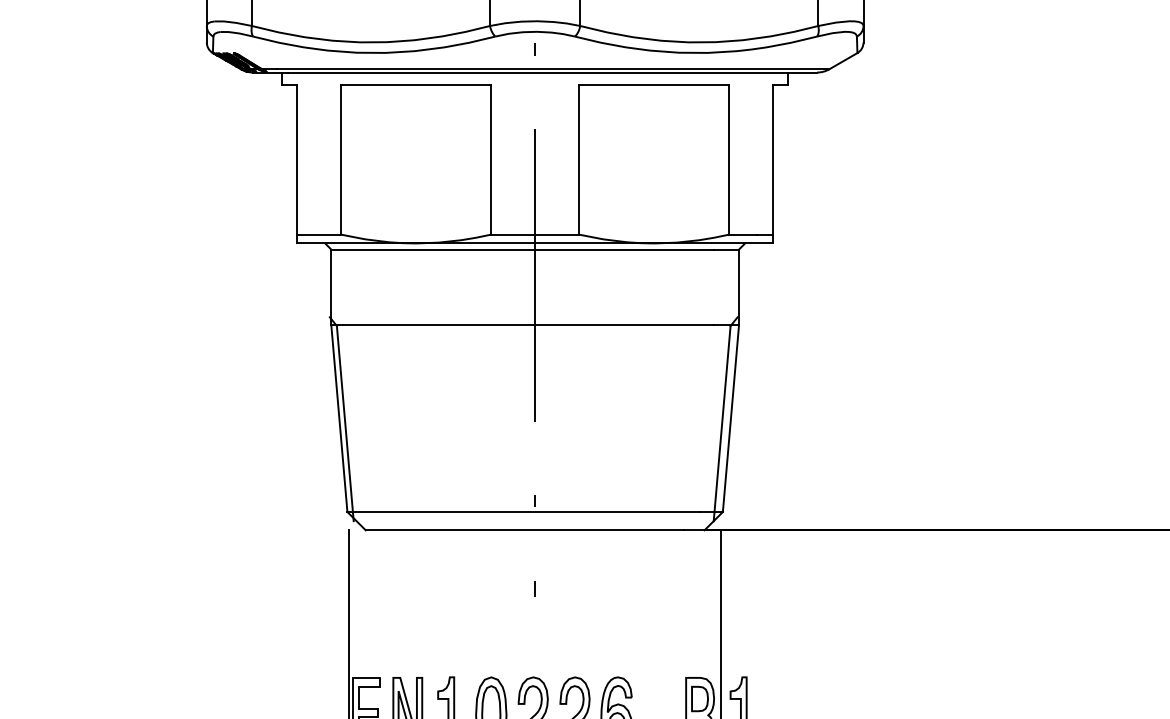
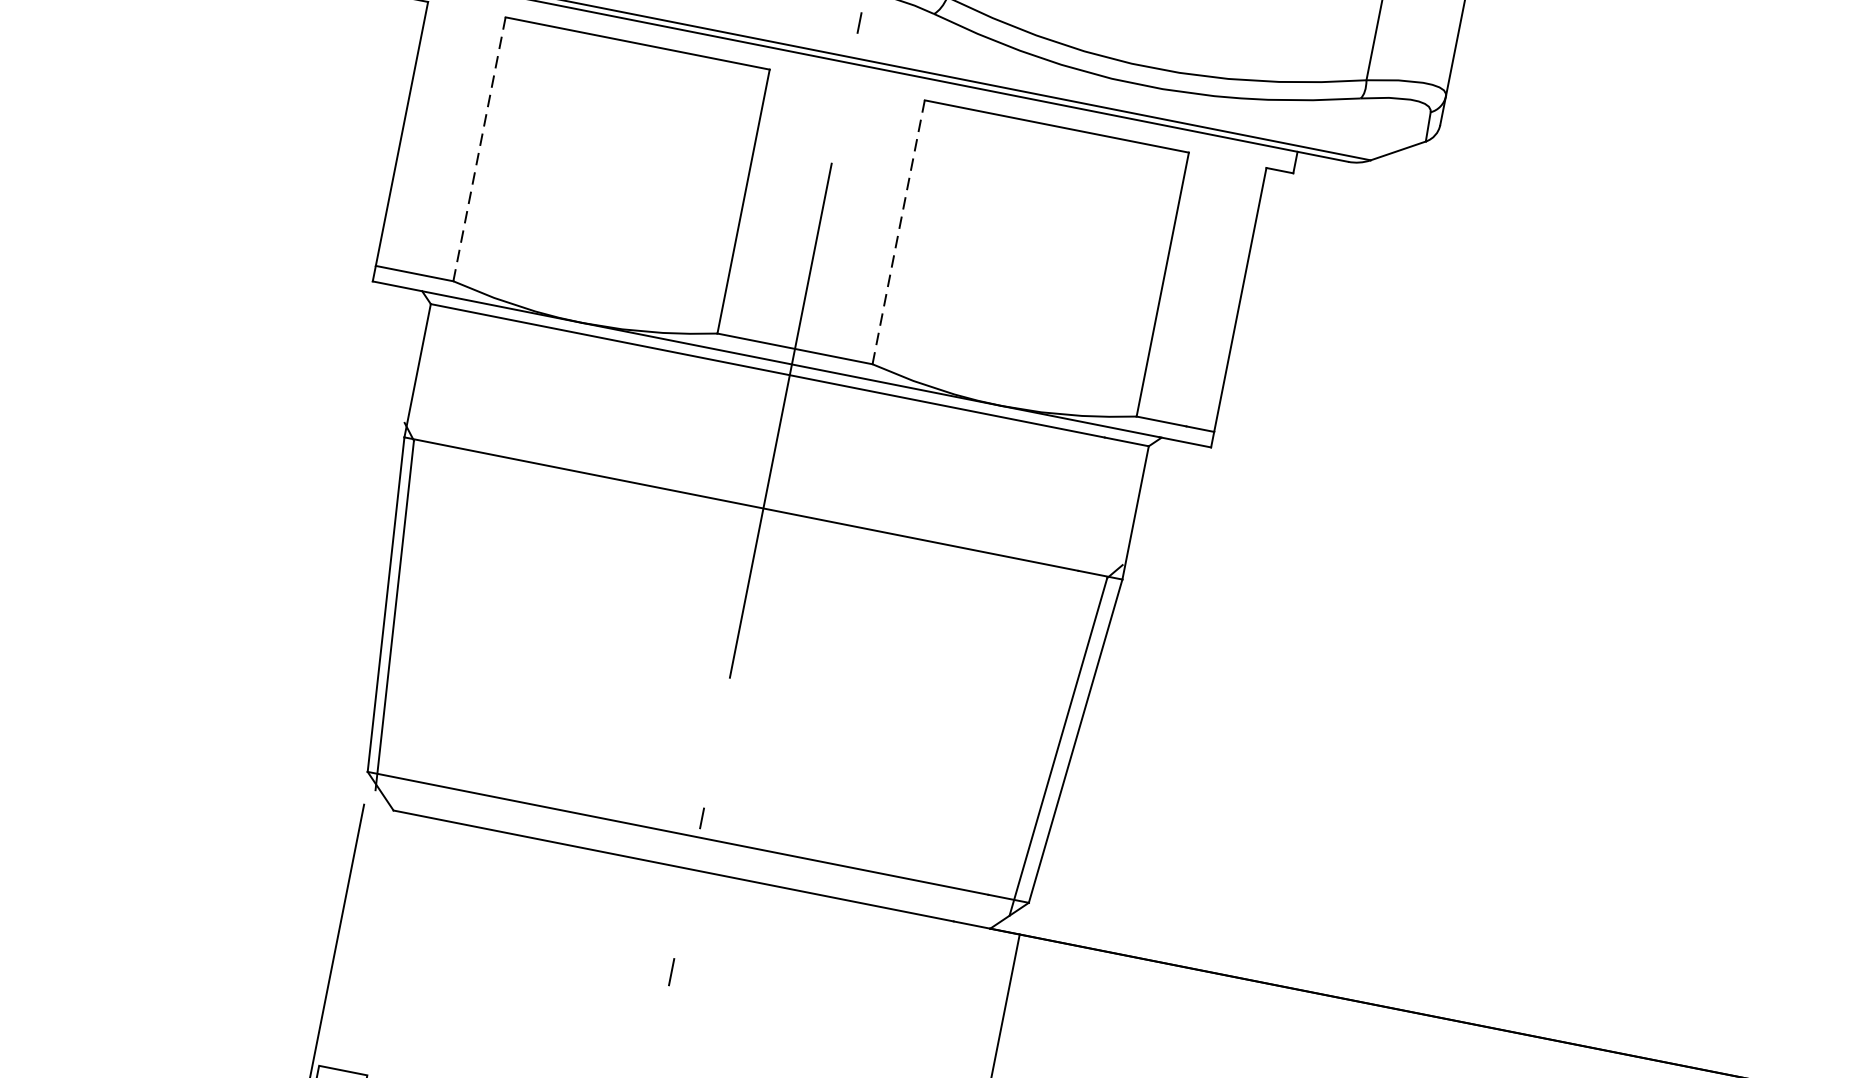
line: (341, 159) -> (480, 149), solid -> dashed
line: (579, 159) -> (899, 232), solid -> dashed

